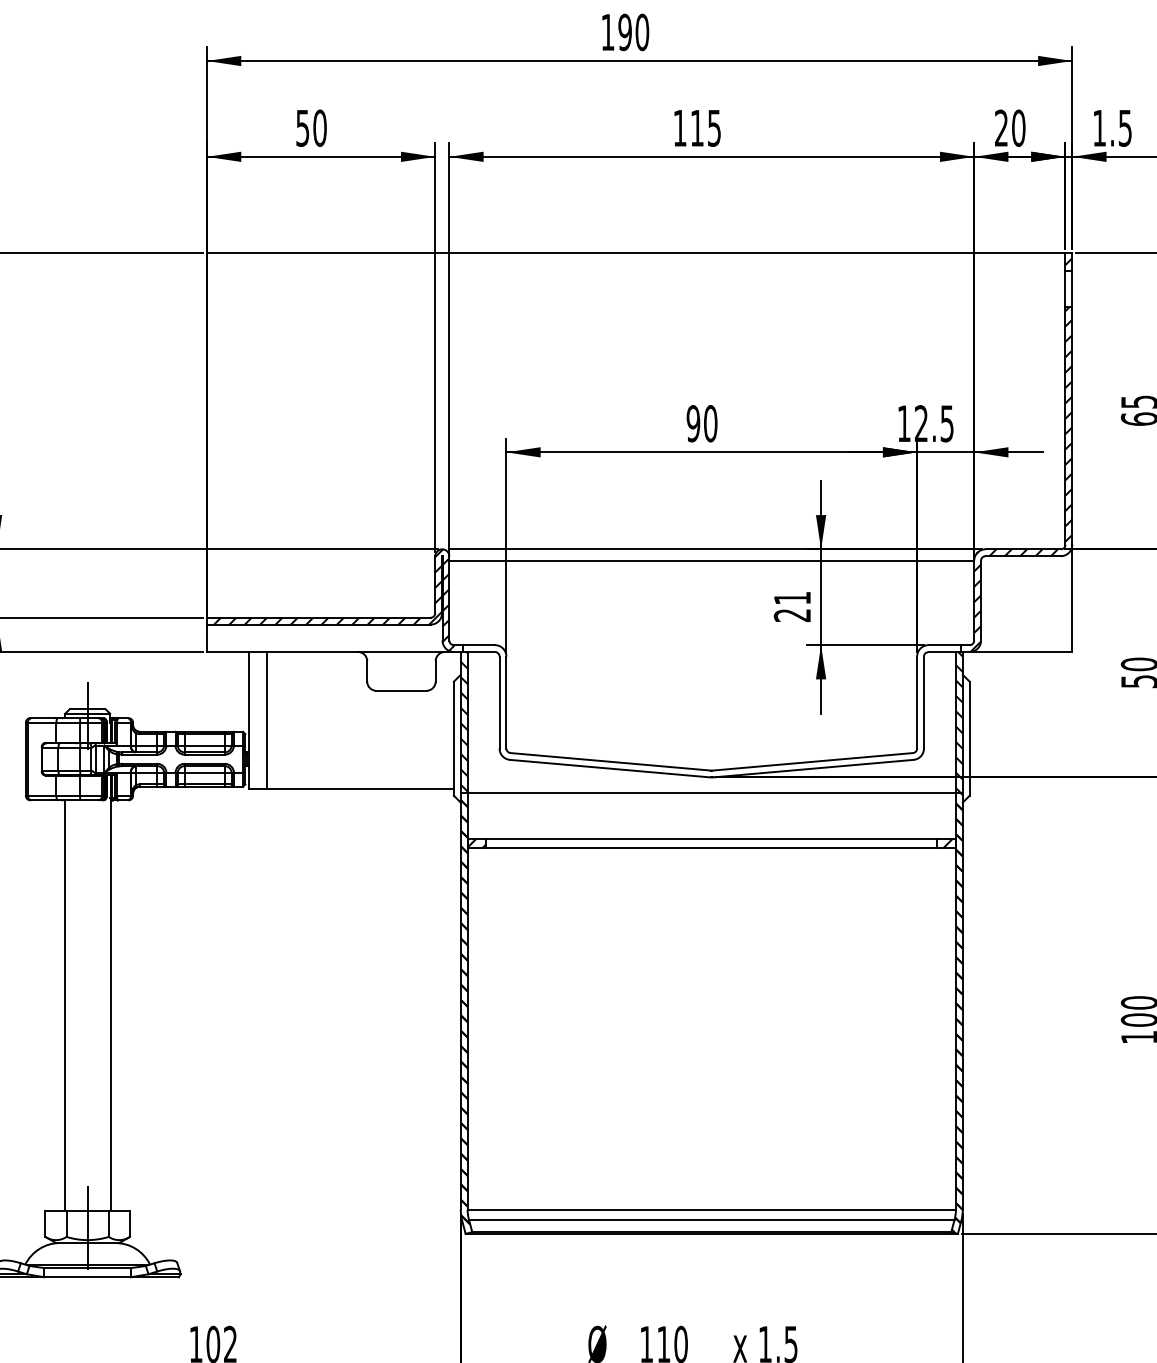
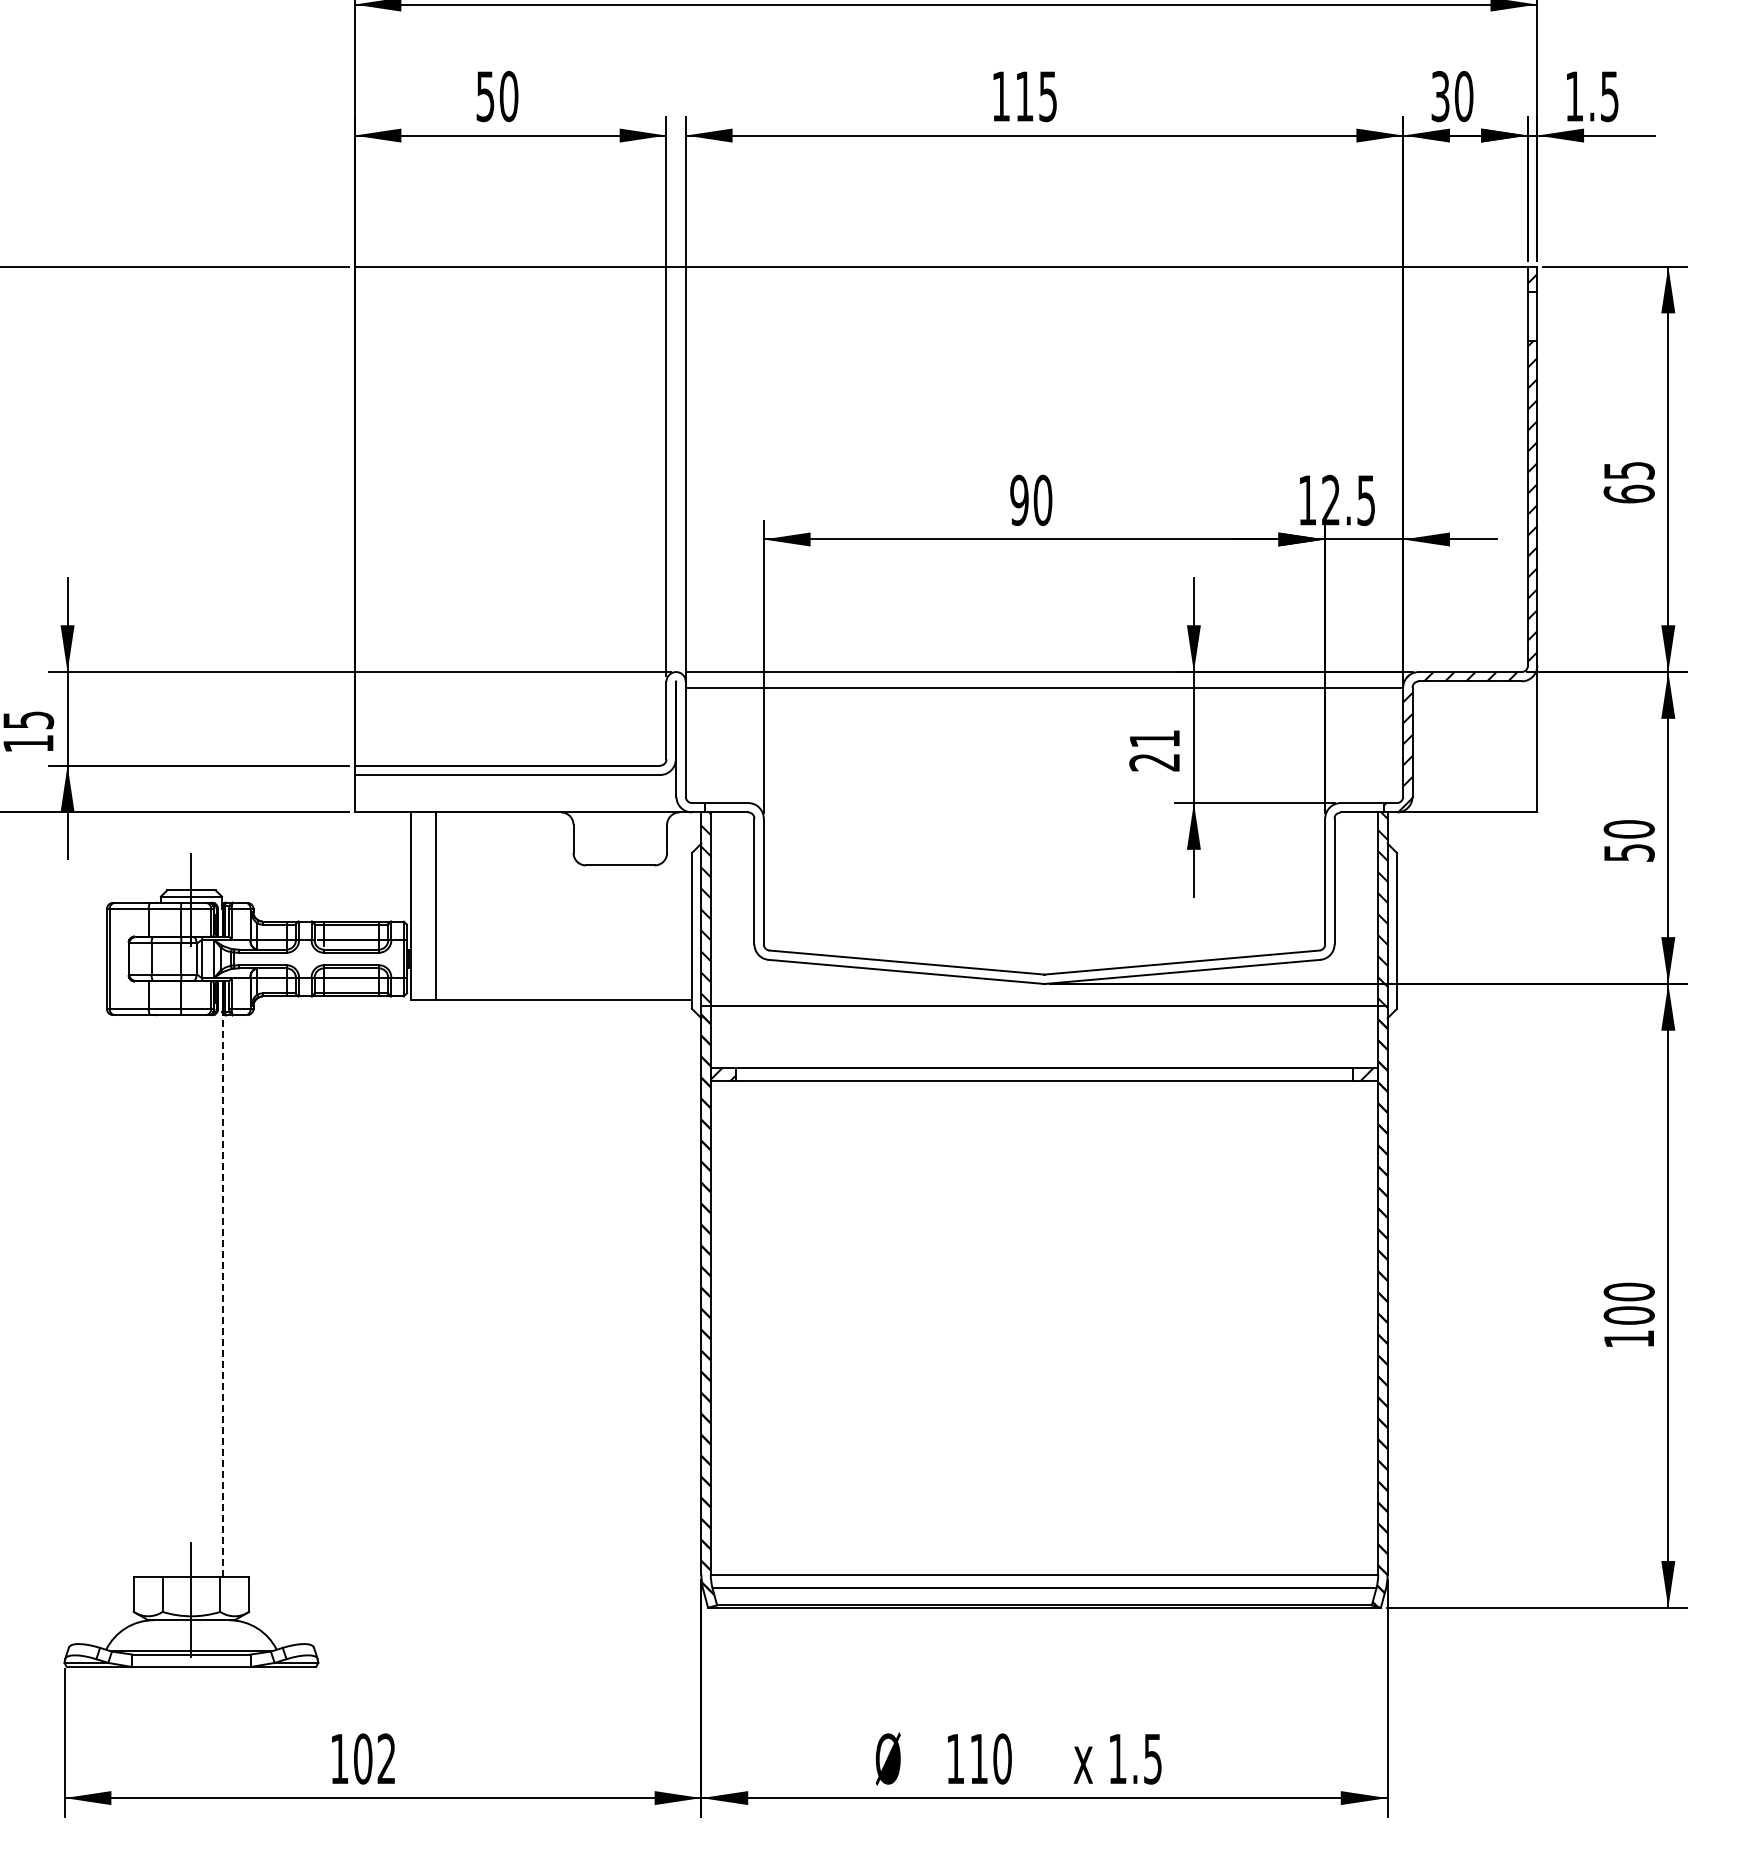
text: (1001, 128) -> (1440, 96), 20 -> 30
hatch: (334, 600) -> (528, 741), removed
line: (110, 1003) -> (222, 1293), solid -> dashed
line: (65, 1005) -> (160, 1295), removed

